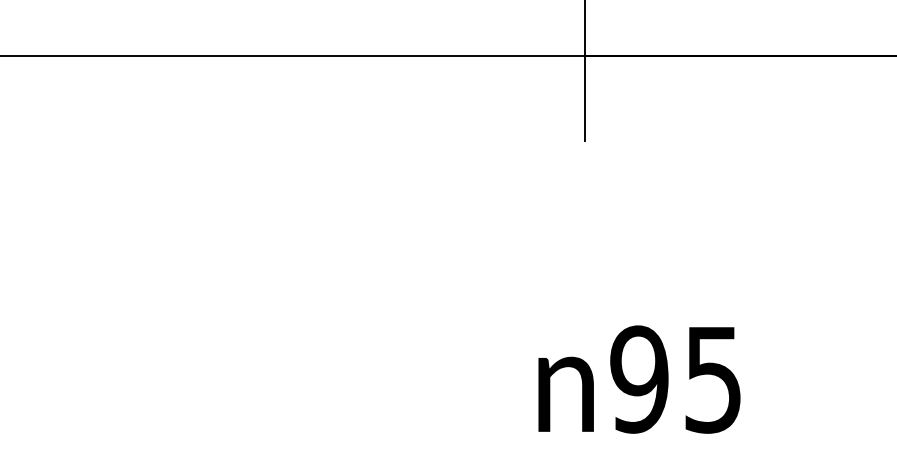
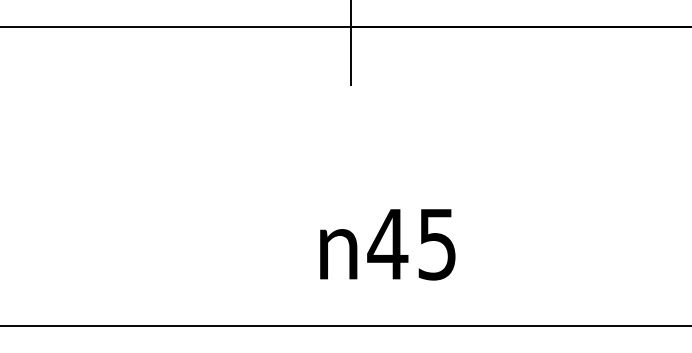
text: (638, 379) -> (387, 244), 95 -> 45

